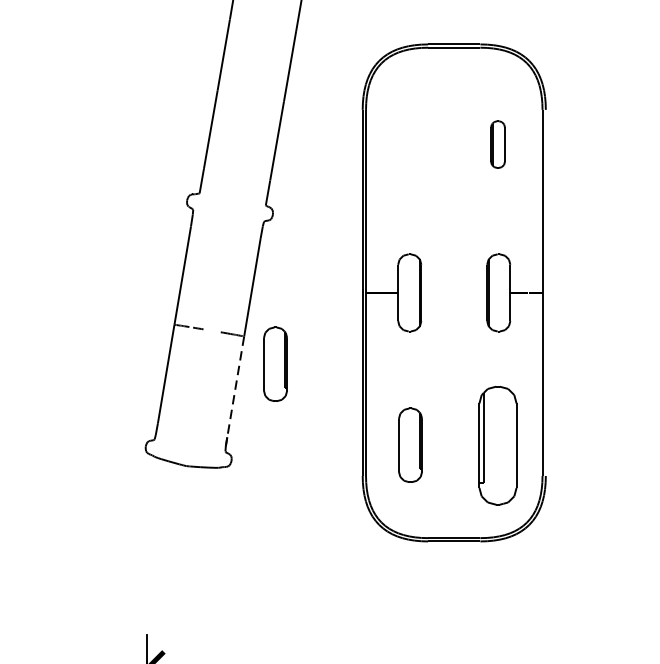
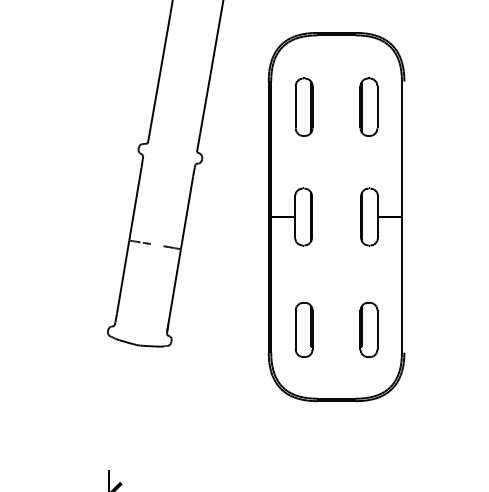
part: (409, 143) -> (303, 106), added
part: (497, 143) -> (368, 106), size x1.67
part: (274, 363) -> (203, 269), removed
line: (235, 386) -> (174, 286), dashed -> solid
part: (497, 444) -> (368, 329), size x0.62

